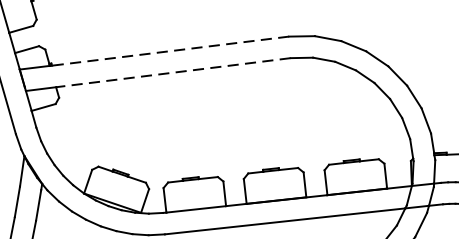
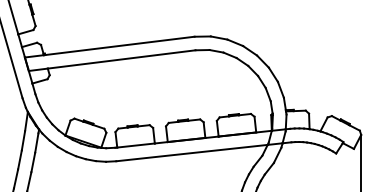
line: (169, 50) -> (119, 45), dashed -> solid
line: (173, 72) -> (121, 59), dashed -> solid

